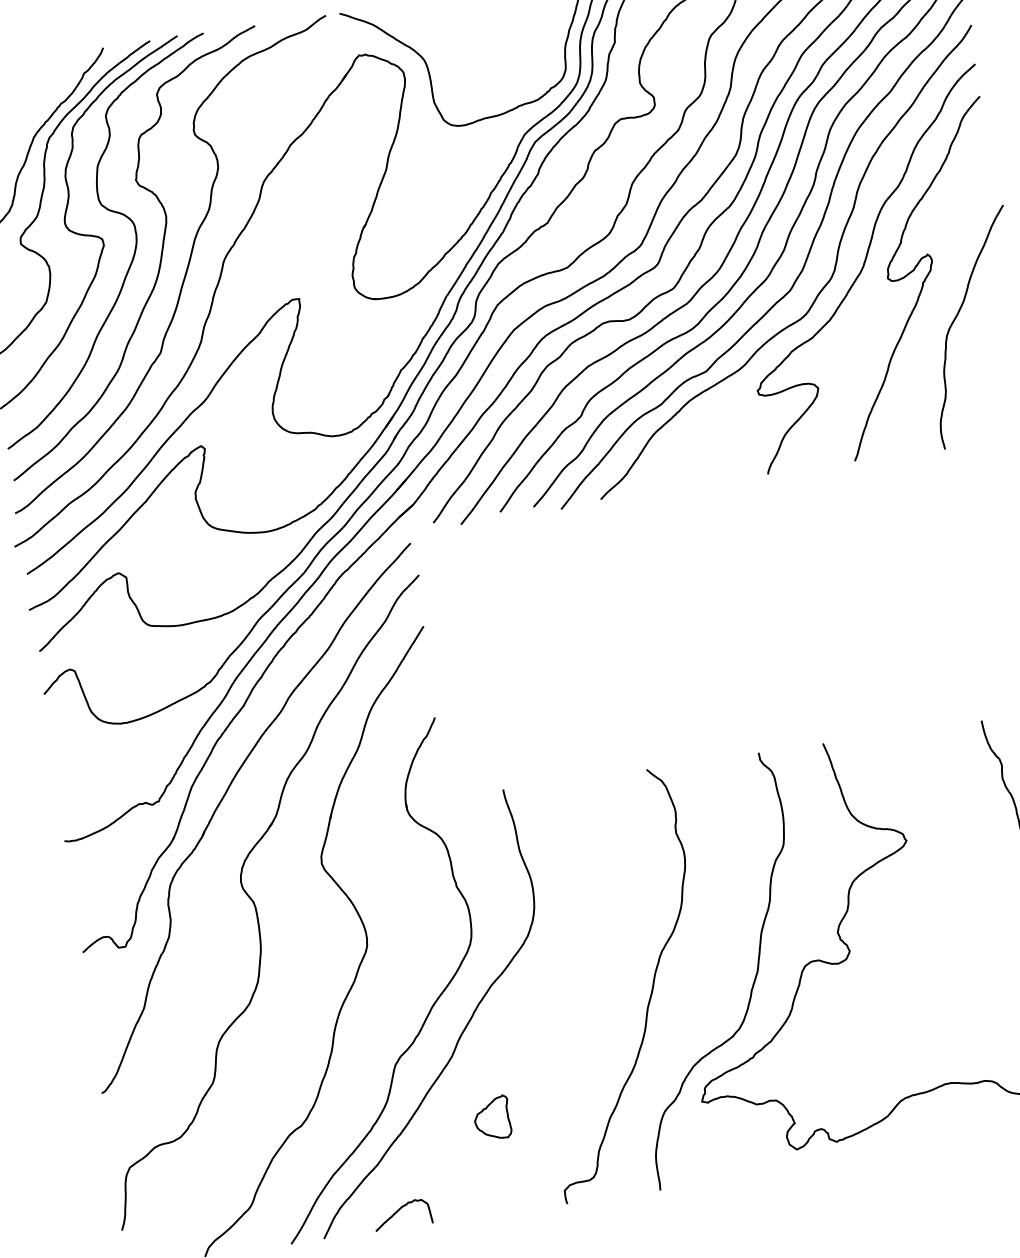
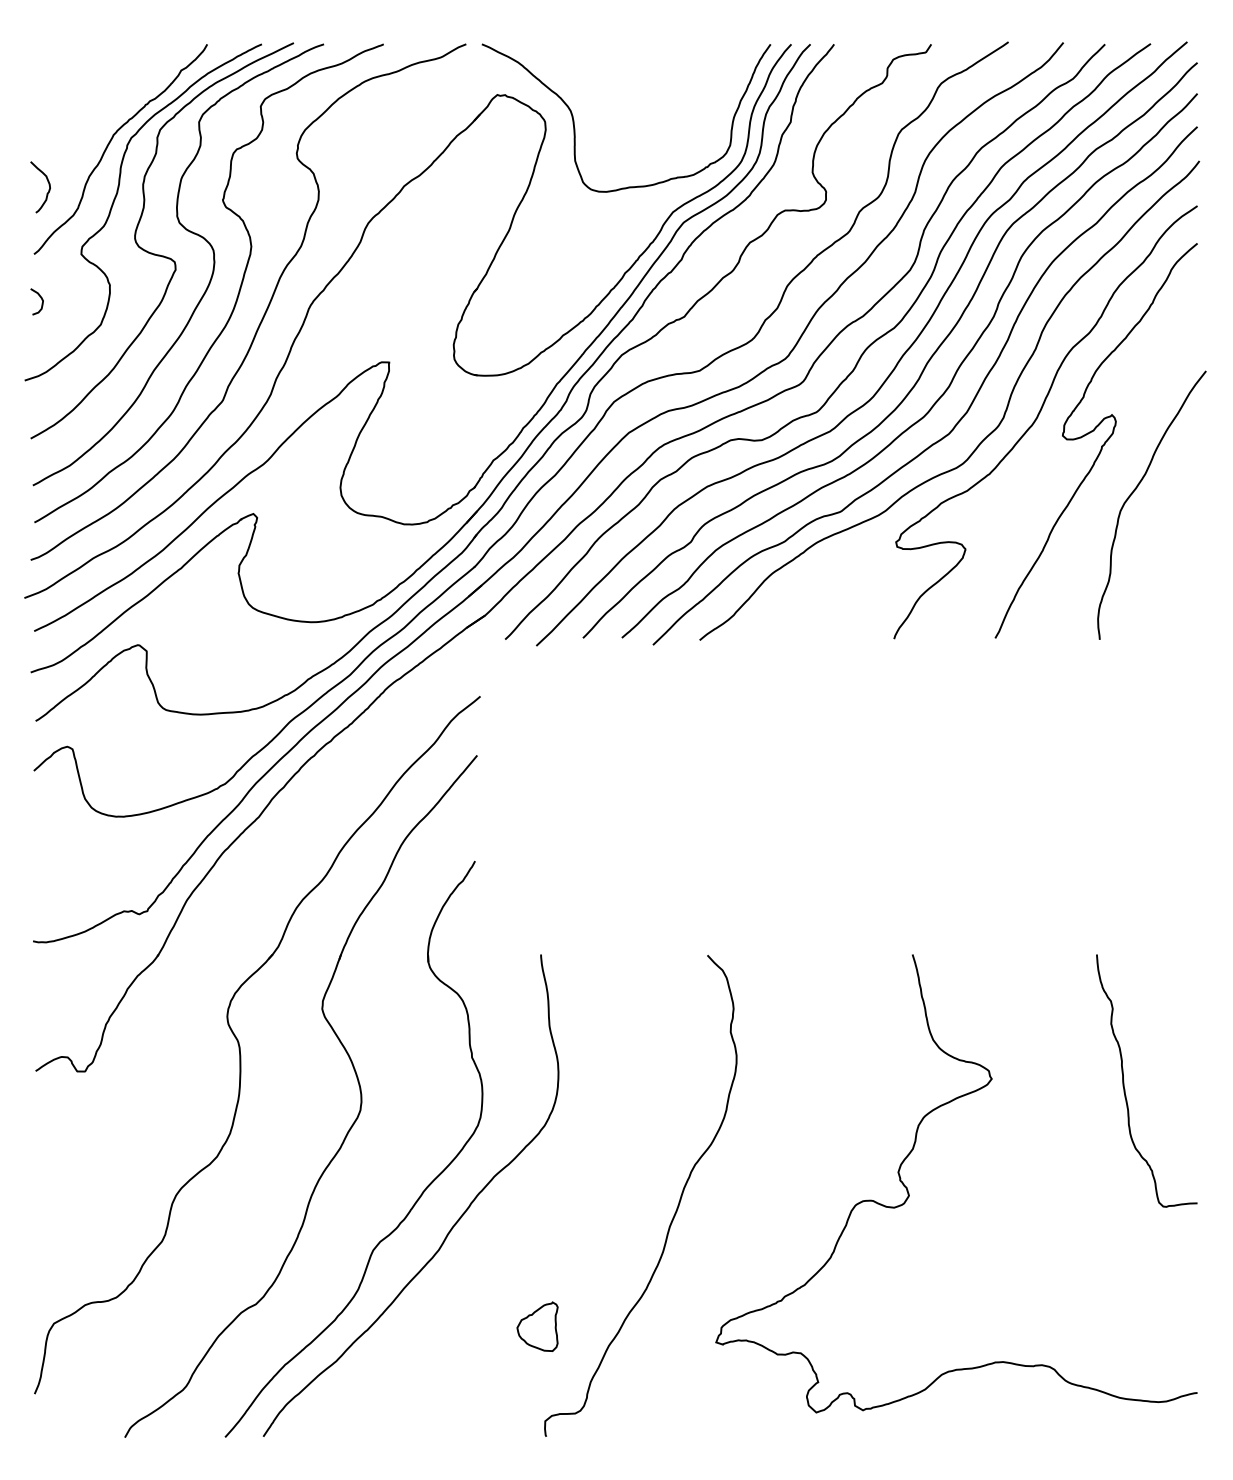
part: (225, 796) -> (223, 916), removed
curve: (754, 977) -> (796, 1209), removed
part: (492, 1117) -> (537, 1326), moved
curve: (400, 1210) -> (354, 1416), removed

